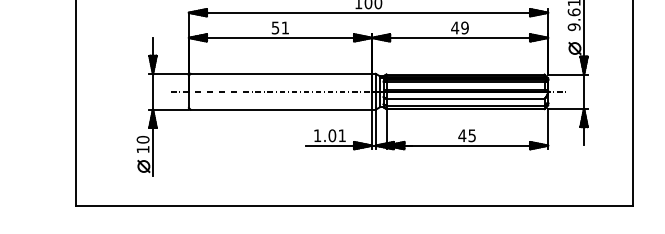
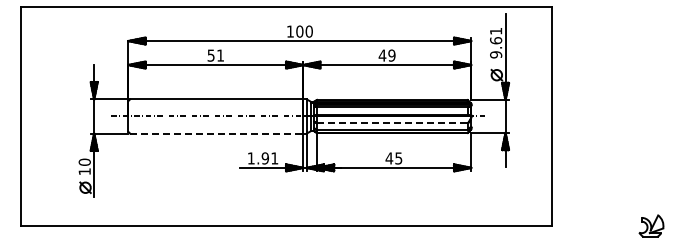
line: (465, 99) -> (392, 123), solid -> dashed
line: (281, 109) -> (216, 133), solid -> dashed
text: (331, 135) -> (264, 158), 1.01 -> 1.91

